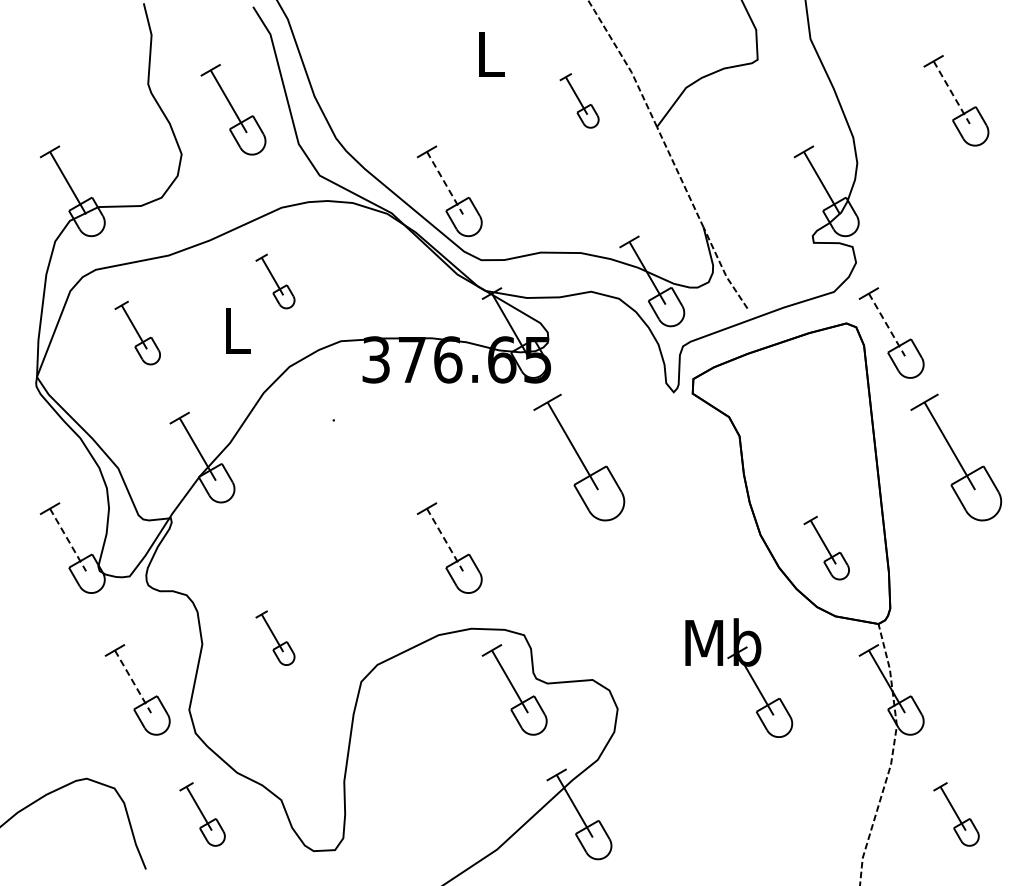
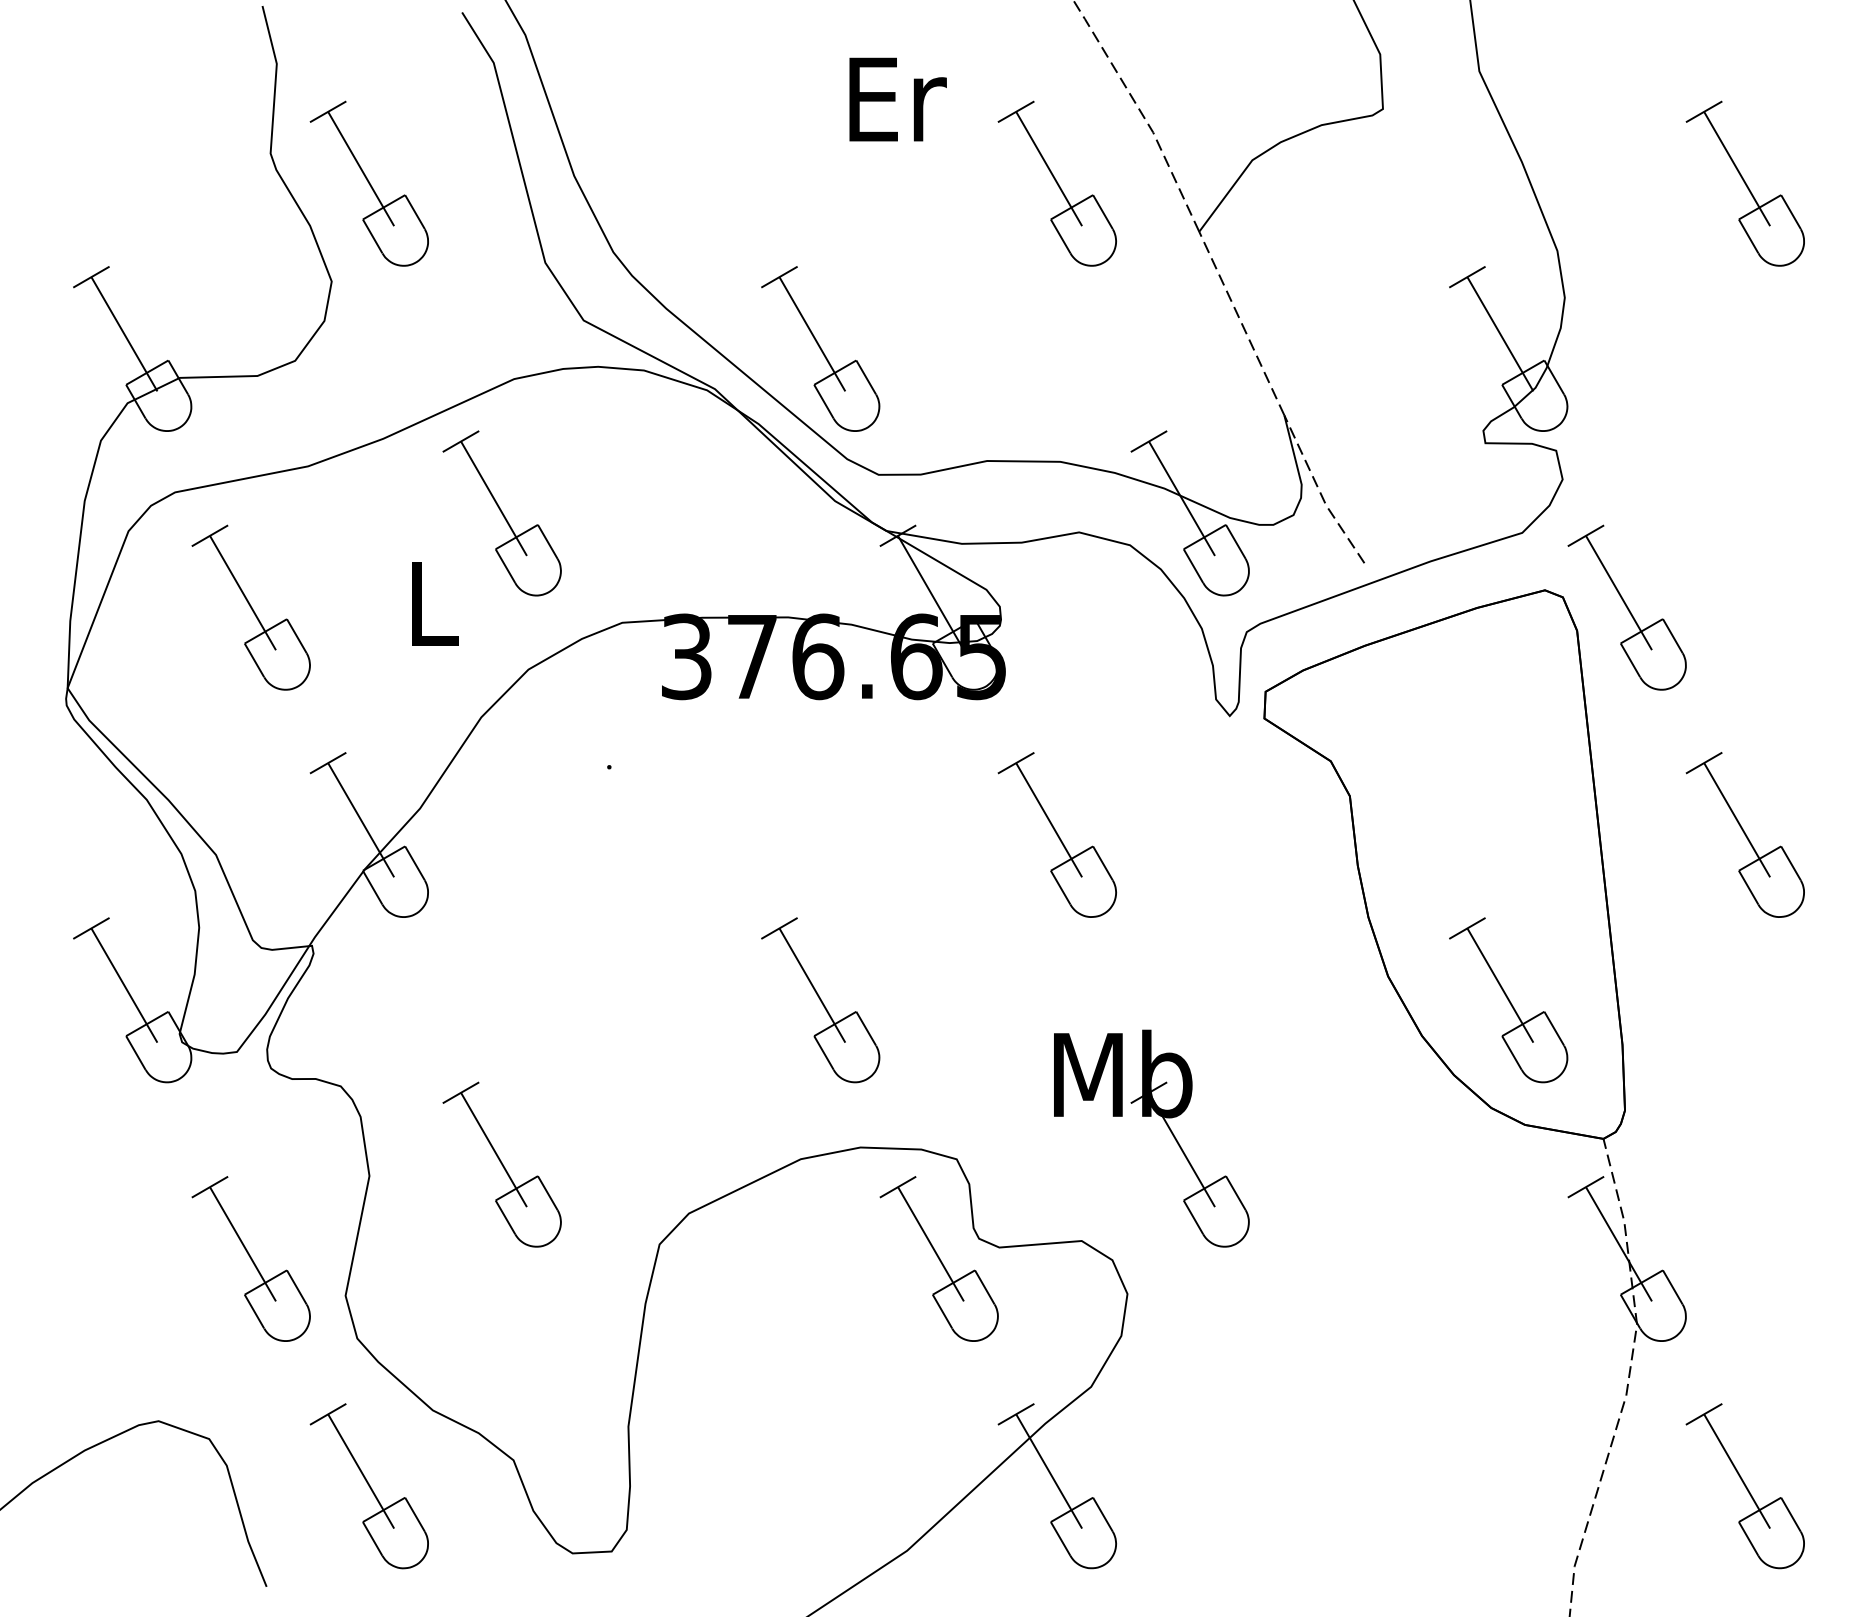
text: (491, 54) -> (897, 99), L -> Er
line: (952, 93) -> (1738, 170), dashed -> solid
part: (579, 100) -> (1057, 183), size x1.67
part: (233, 109) -> (369, 183), moved
line: (445, 183) -> (813, 334), dashed -> solid
part: (275, 281) -> (502, 513), size x1.67
line: (887, 325) -> (1619, 594), dashed -> solid
part: (137, 332) -> (251, 606), size x1.43
part: (579, 457) -> (1057, 834), size x0.71
part: (956, 457) -> (1745, 834), size x0.71
line: (68, 540) -> (125, 986), dashed -> solid
line: (445, 540) -> (813, 986), dashed -> solid
part: (826, 547) -> (1508, 999), size x1.43
part: (275, 637) -> (502, 1163), size x1.67
part: (747, 672) -> (1167, 1128), moved
line: (133, 682) -> (243, 1245), dashed -> solid
part: (202, 814) -> (369, 1486), size x1.43
part: (956, 814) -> (1745, 1486), size x1.43

